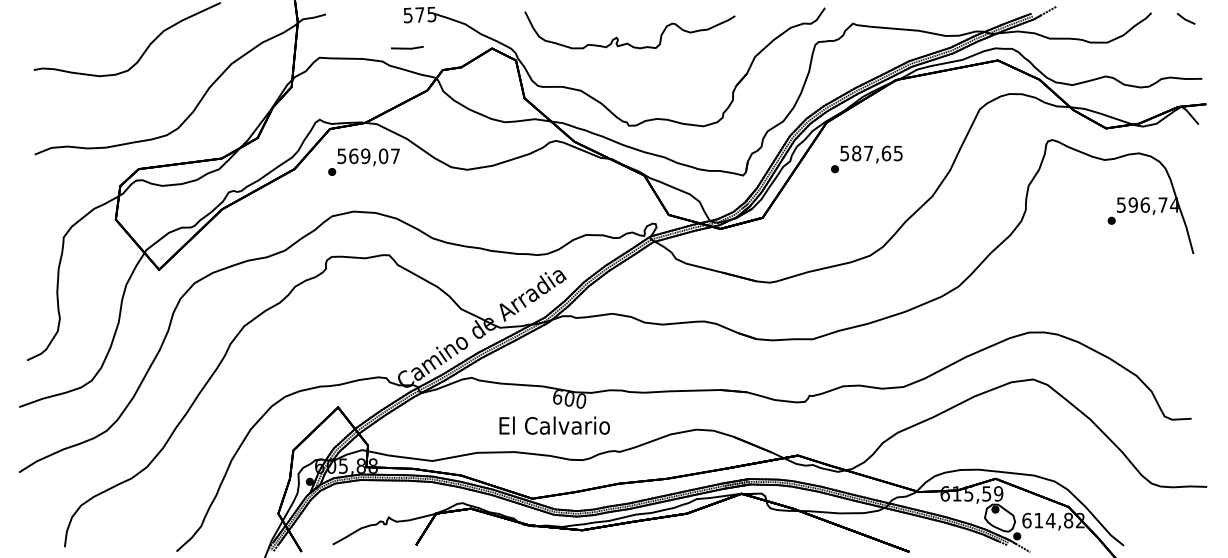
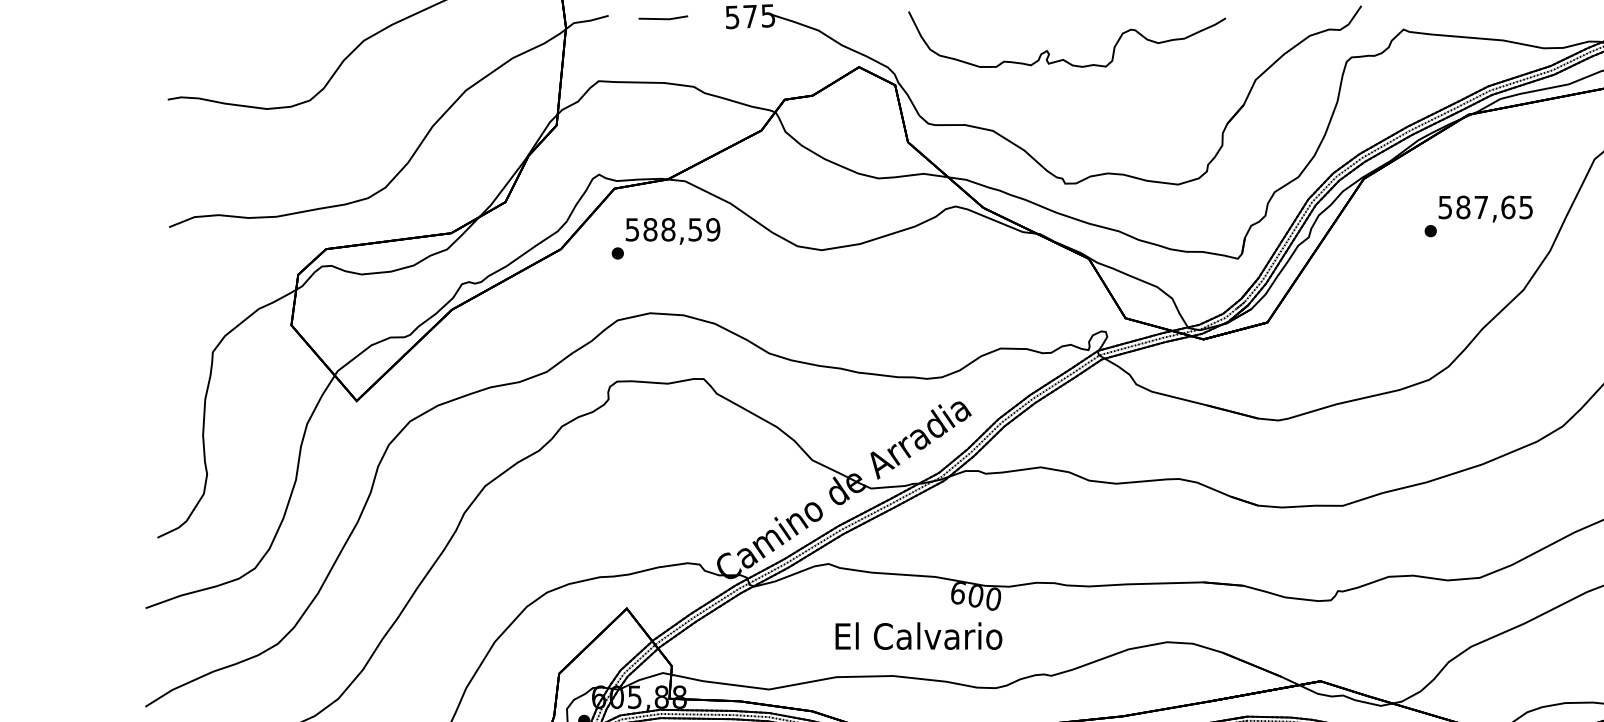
line: (407, 47) -> (663, 17), moved
text: (374, 156) -> (681, 230), 569,07 -> 588,59
text: (866, 159) -> (1478, 216), moved
text: (554, 425) -> (918, 635), moved

